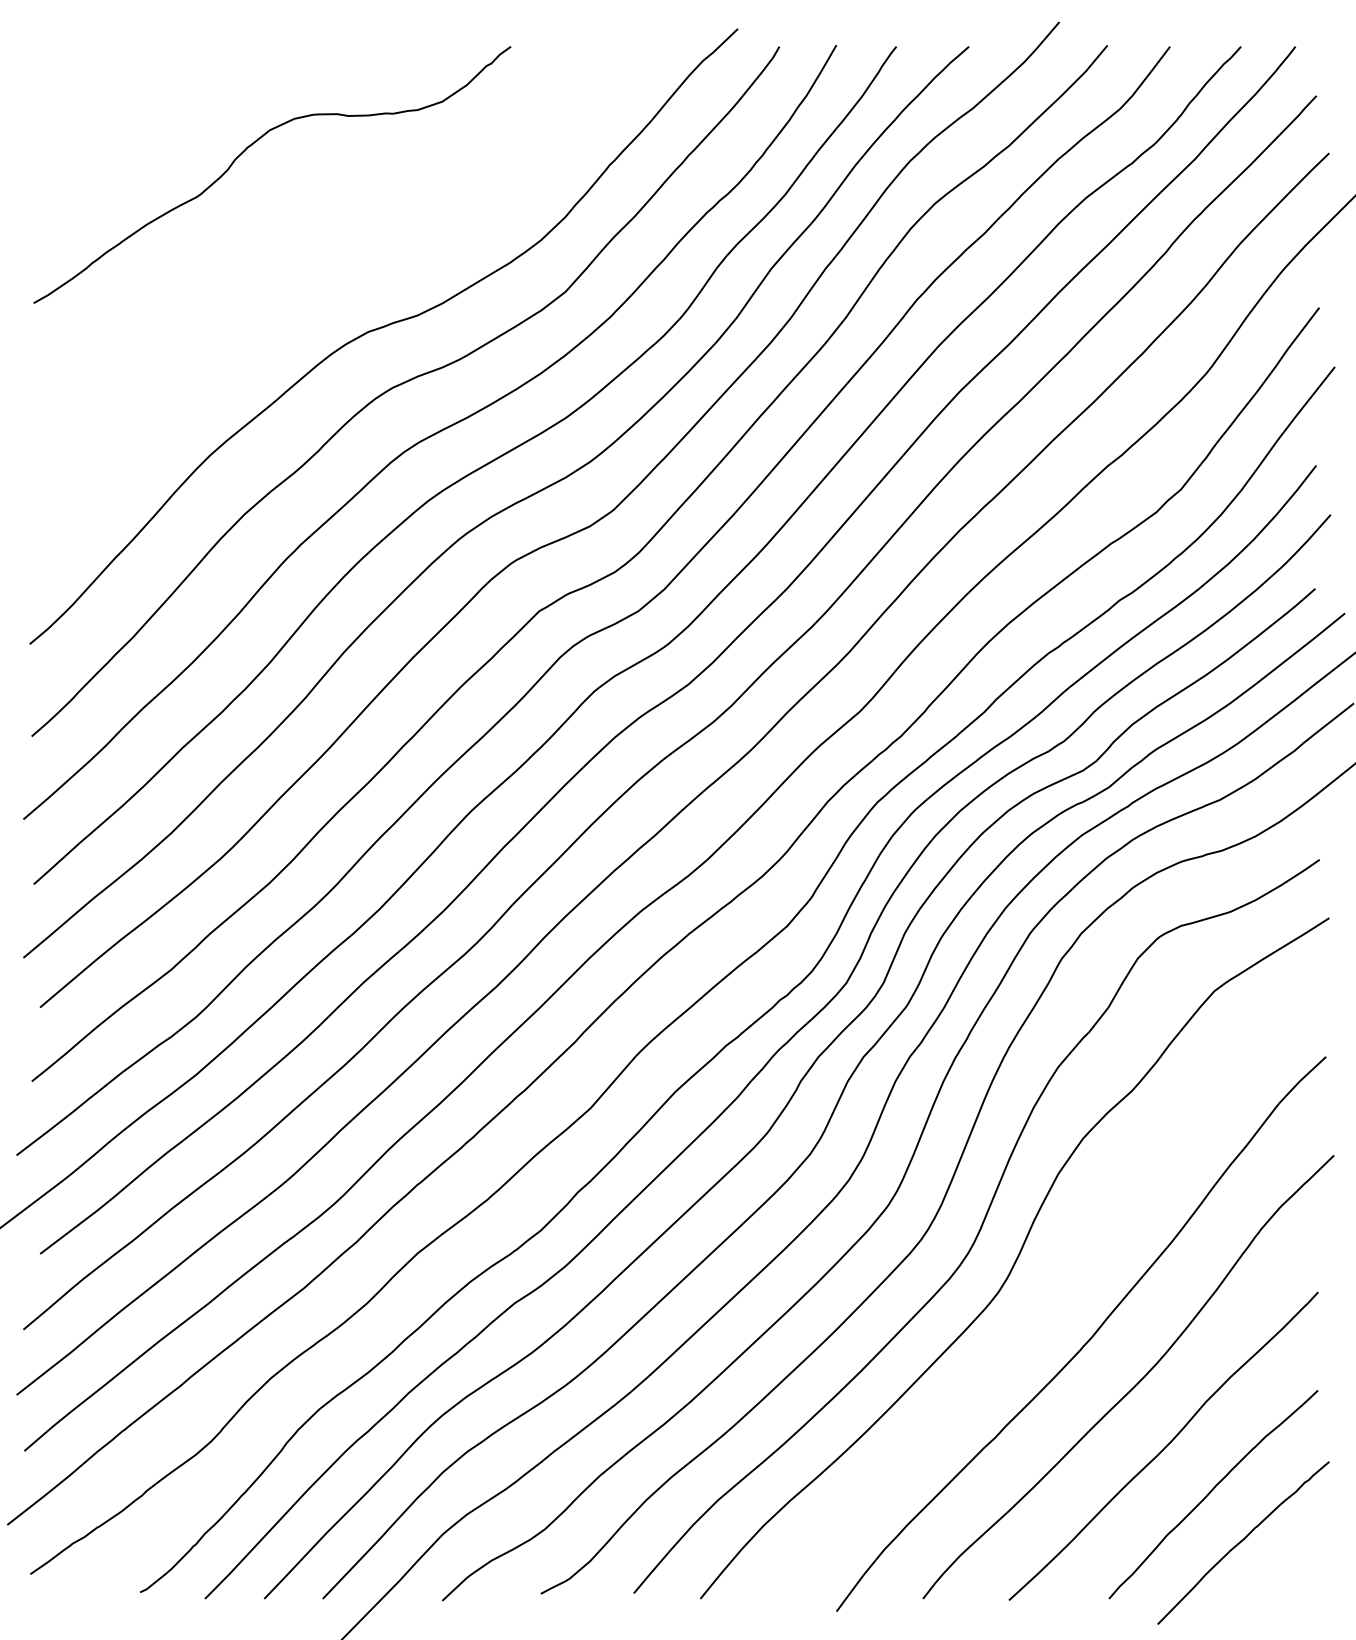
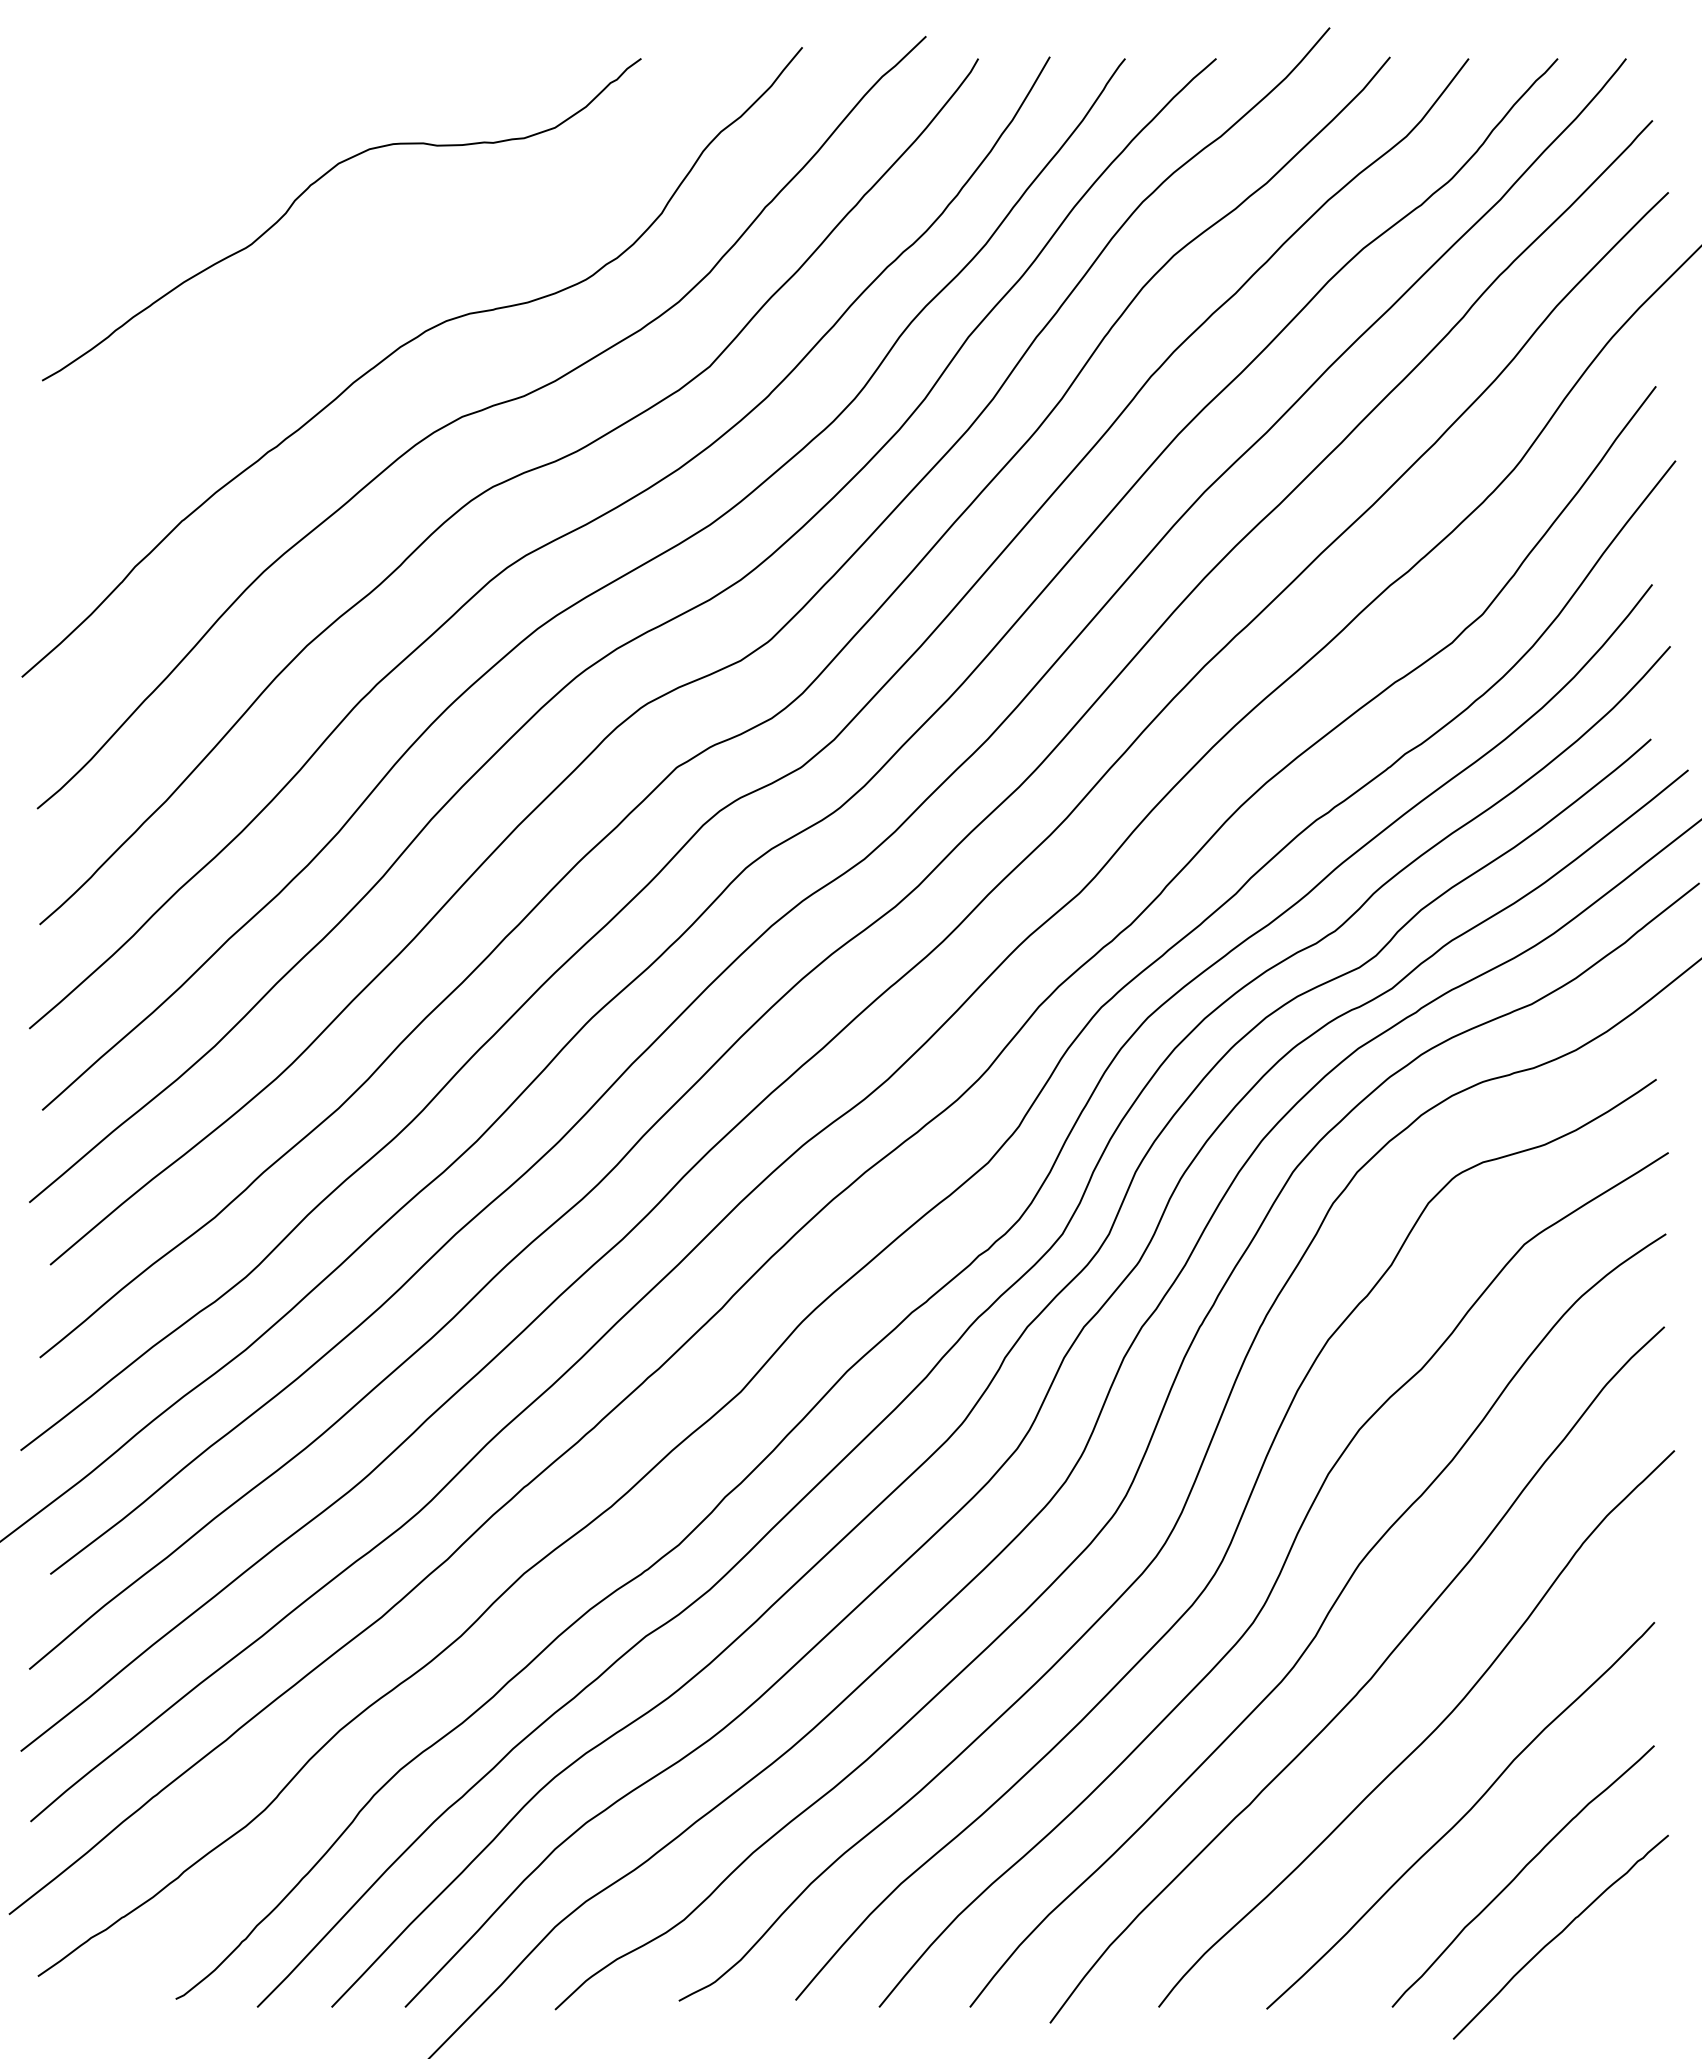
curve: (321, 276) -> (403, 347), added
curve: (1053, 1291) -> (1322, 1621), added

